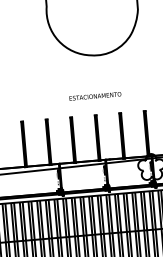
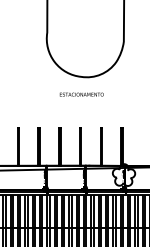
text: (95, 96) -> (81, 94), moved

